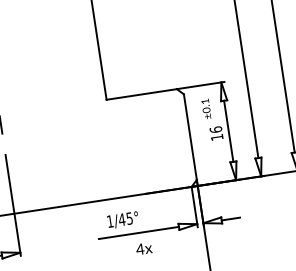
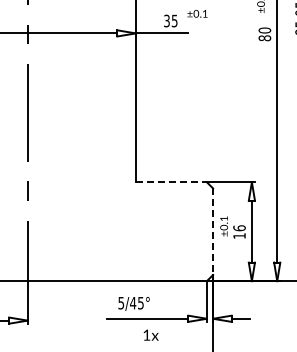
line: (141, 94) -> (171, 182), solid -> dashed
text: (205, 109) -> (223, 226), moved
line: (190, 137) -> (213, 232), solid -> dashed
text: (110, 221) -> (121, 303), 1/45° -> 5/45°
text: (139, 248) -> (146, 334), 4x -> 1x

